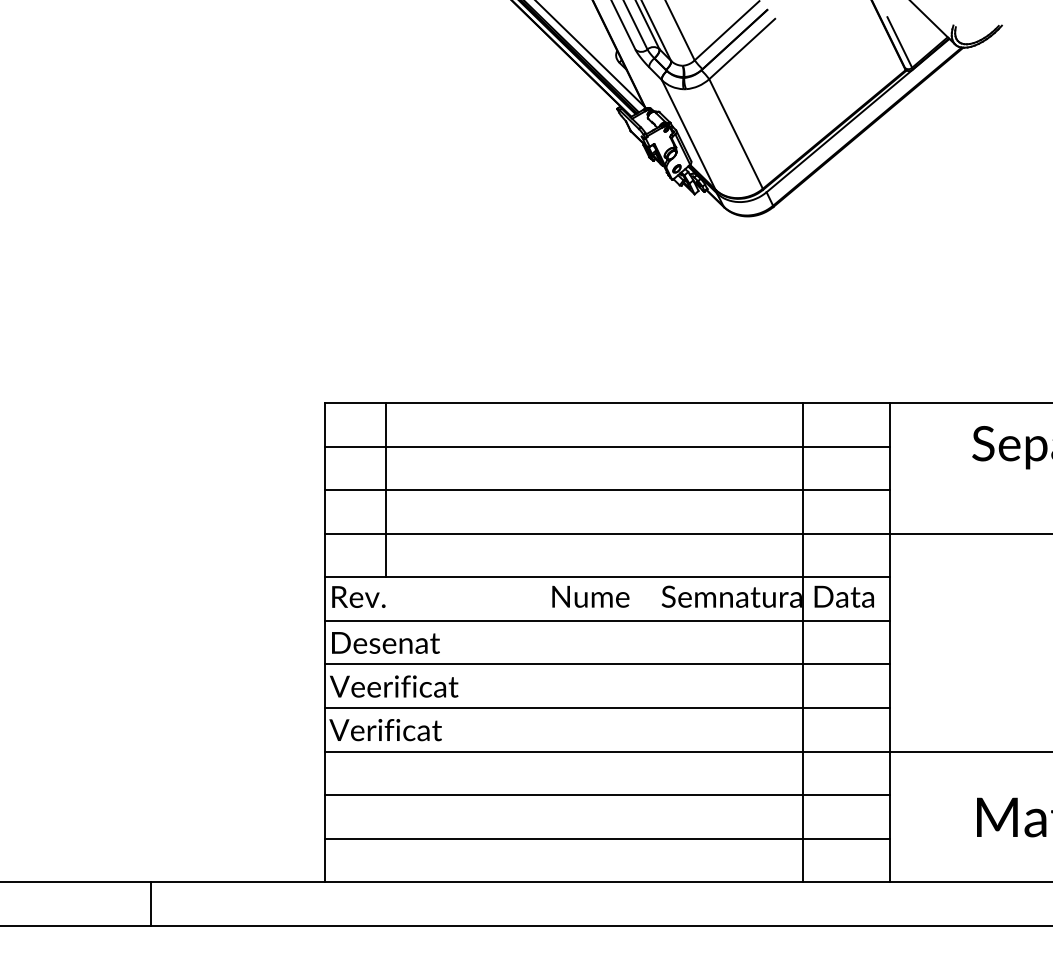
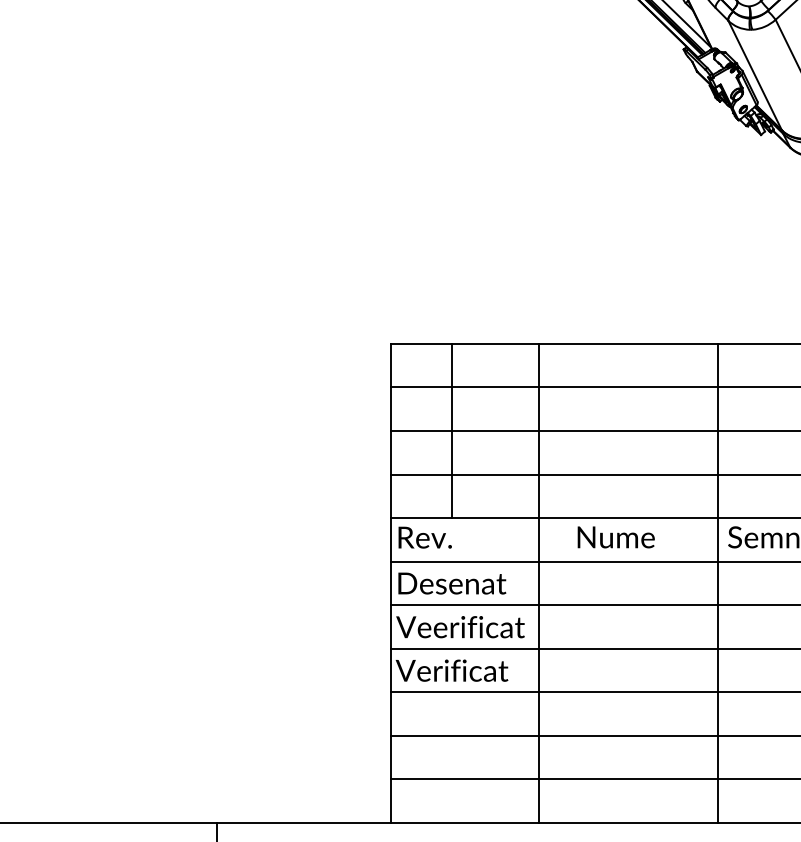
text: (590, 596) -> (615, 537), moved
line: (472, 642) -> (538, 583), added
line: (651, 642) -> (717, 583), added

